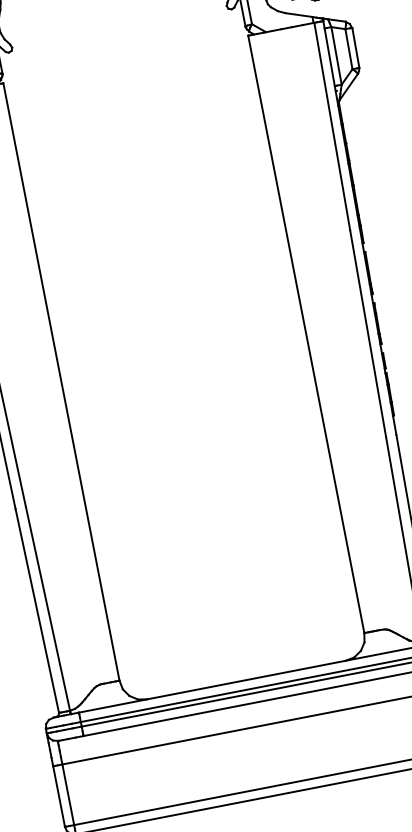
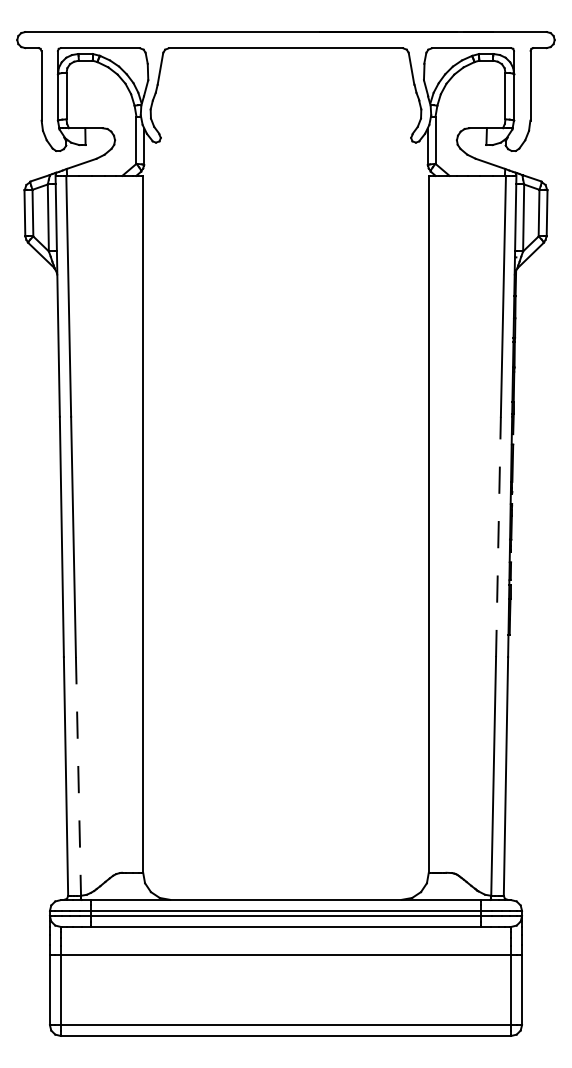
line: (368, 333) -> (498, 536), solid -> dashed
line: (48, 608) -> (78, 776), solid -> dashed

